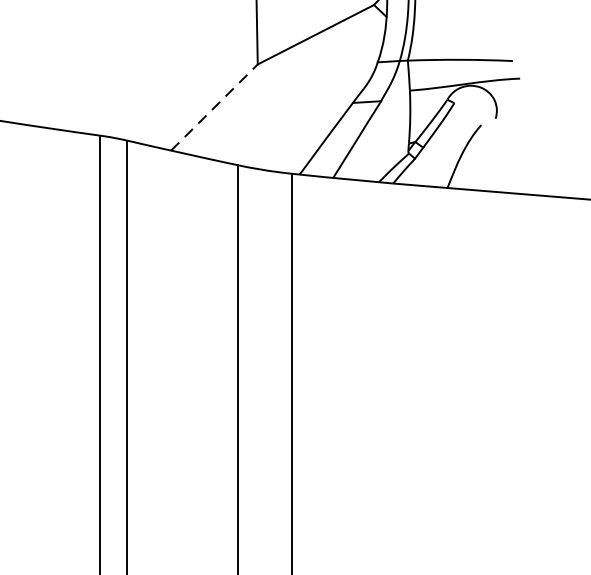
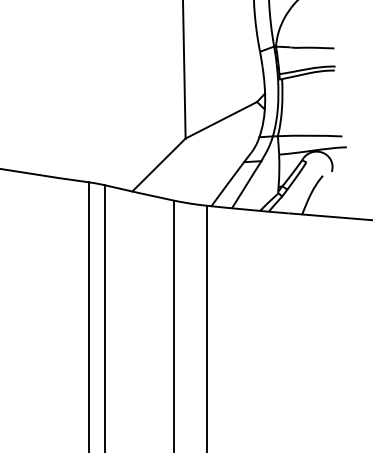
line: (213, 108) -> (158, 165), dashed -> solid

